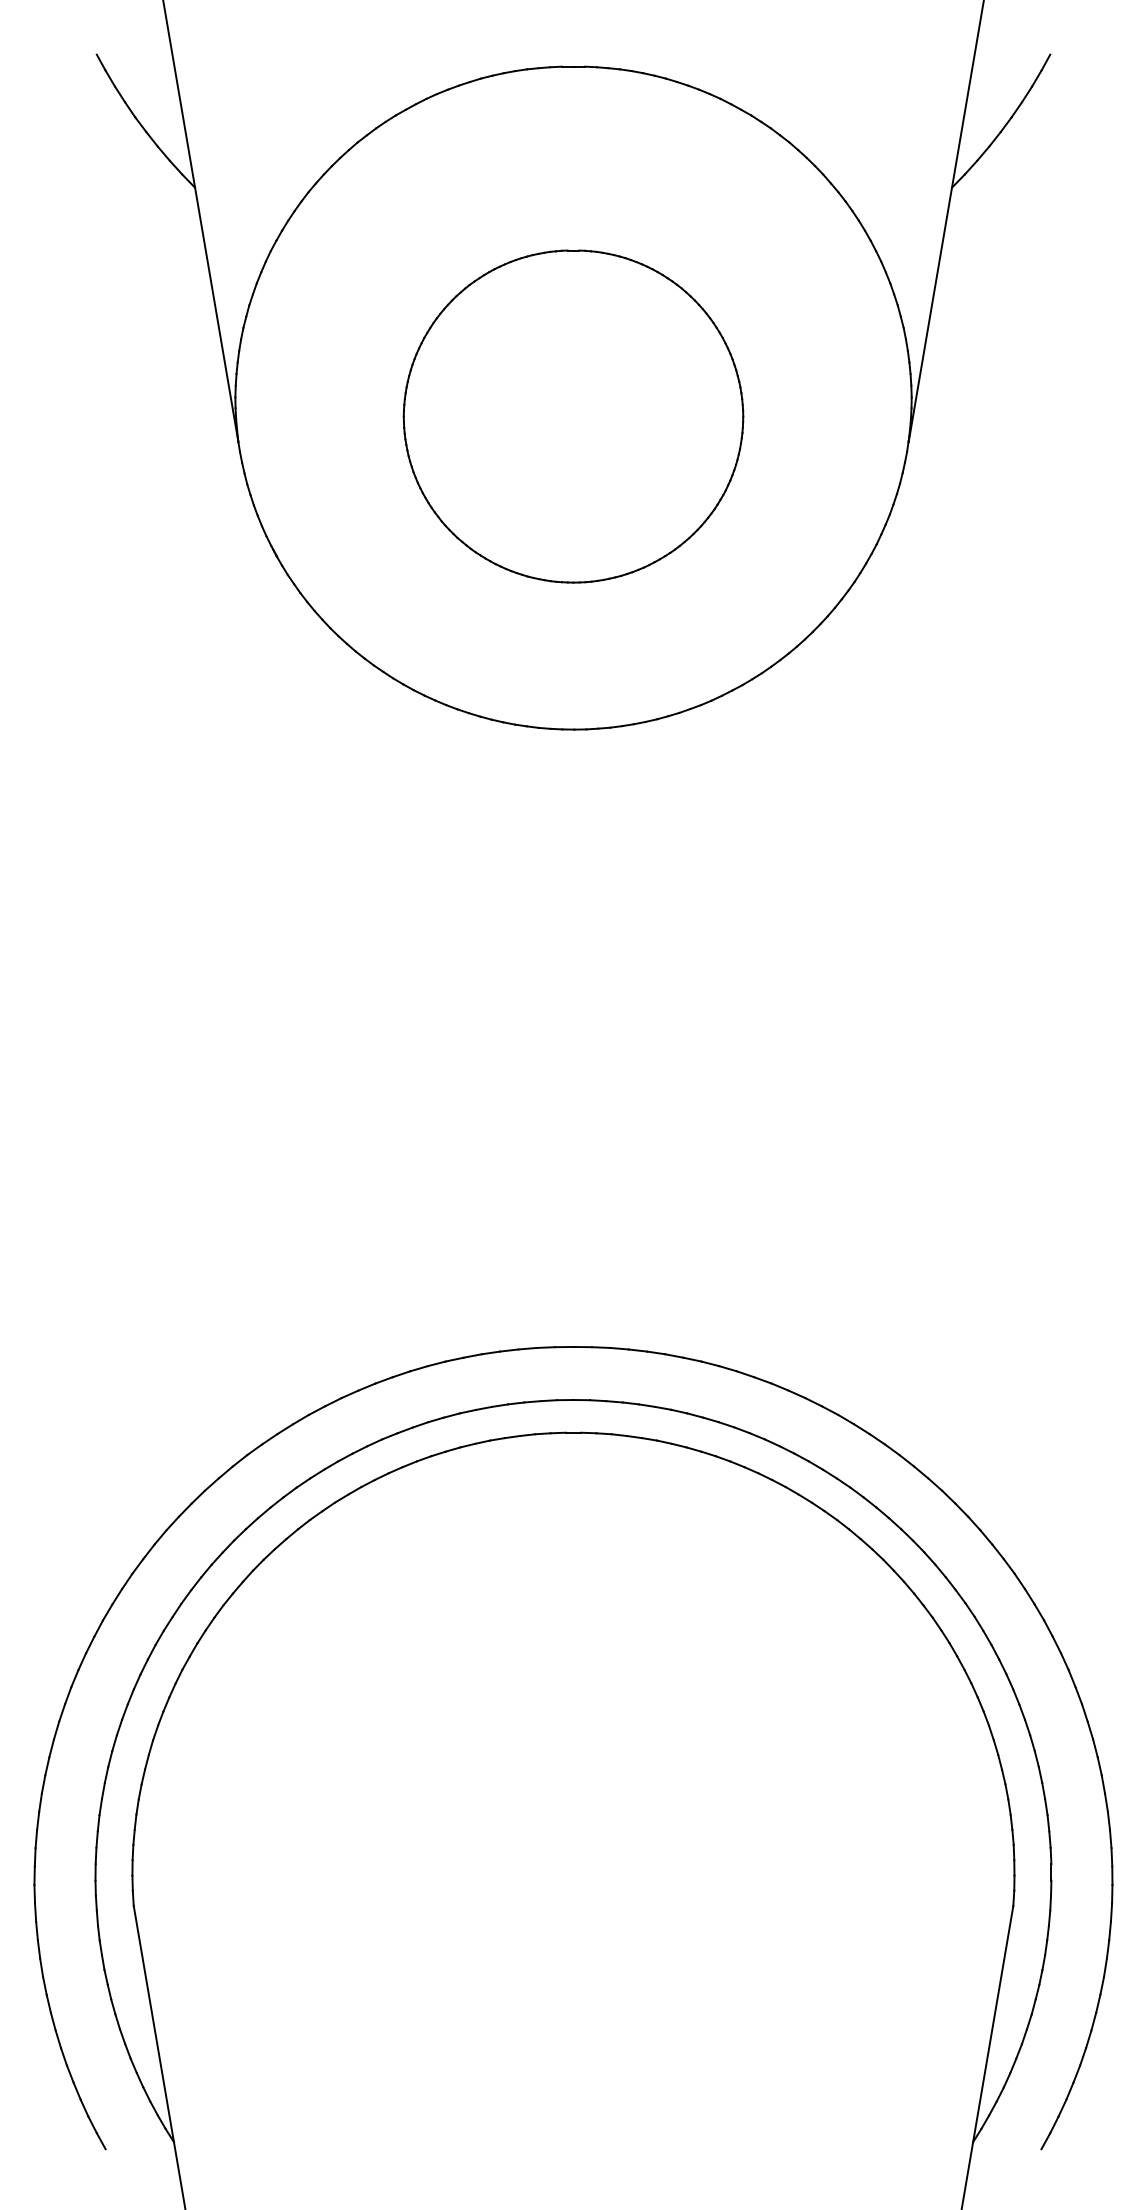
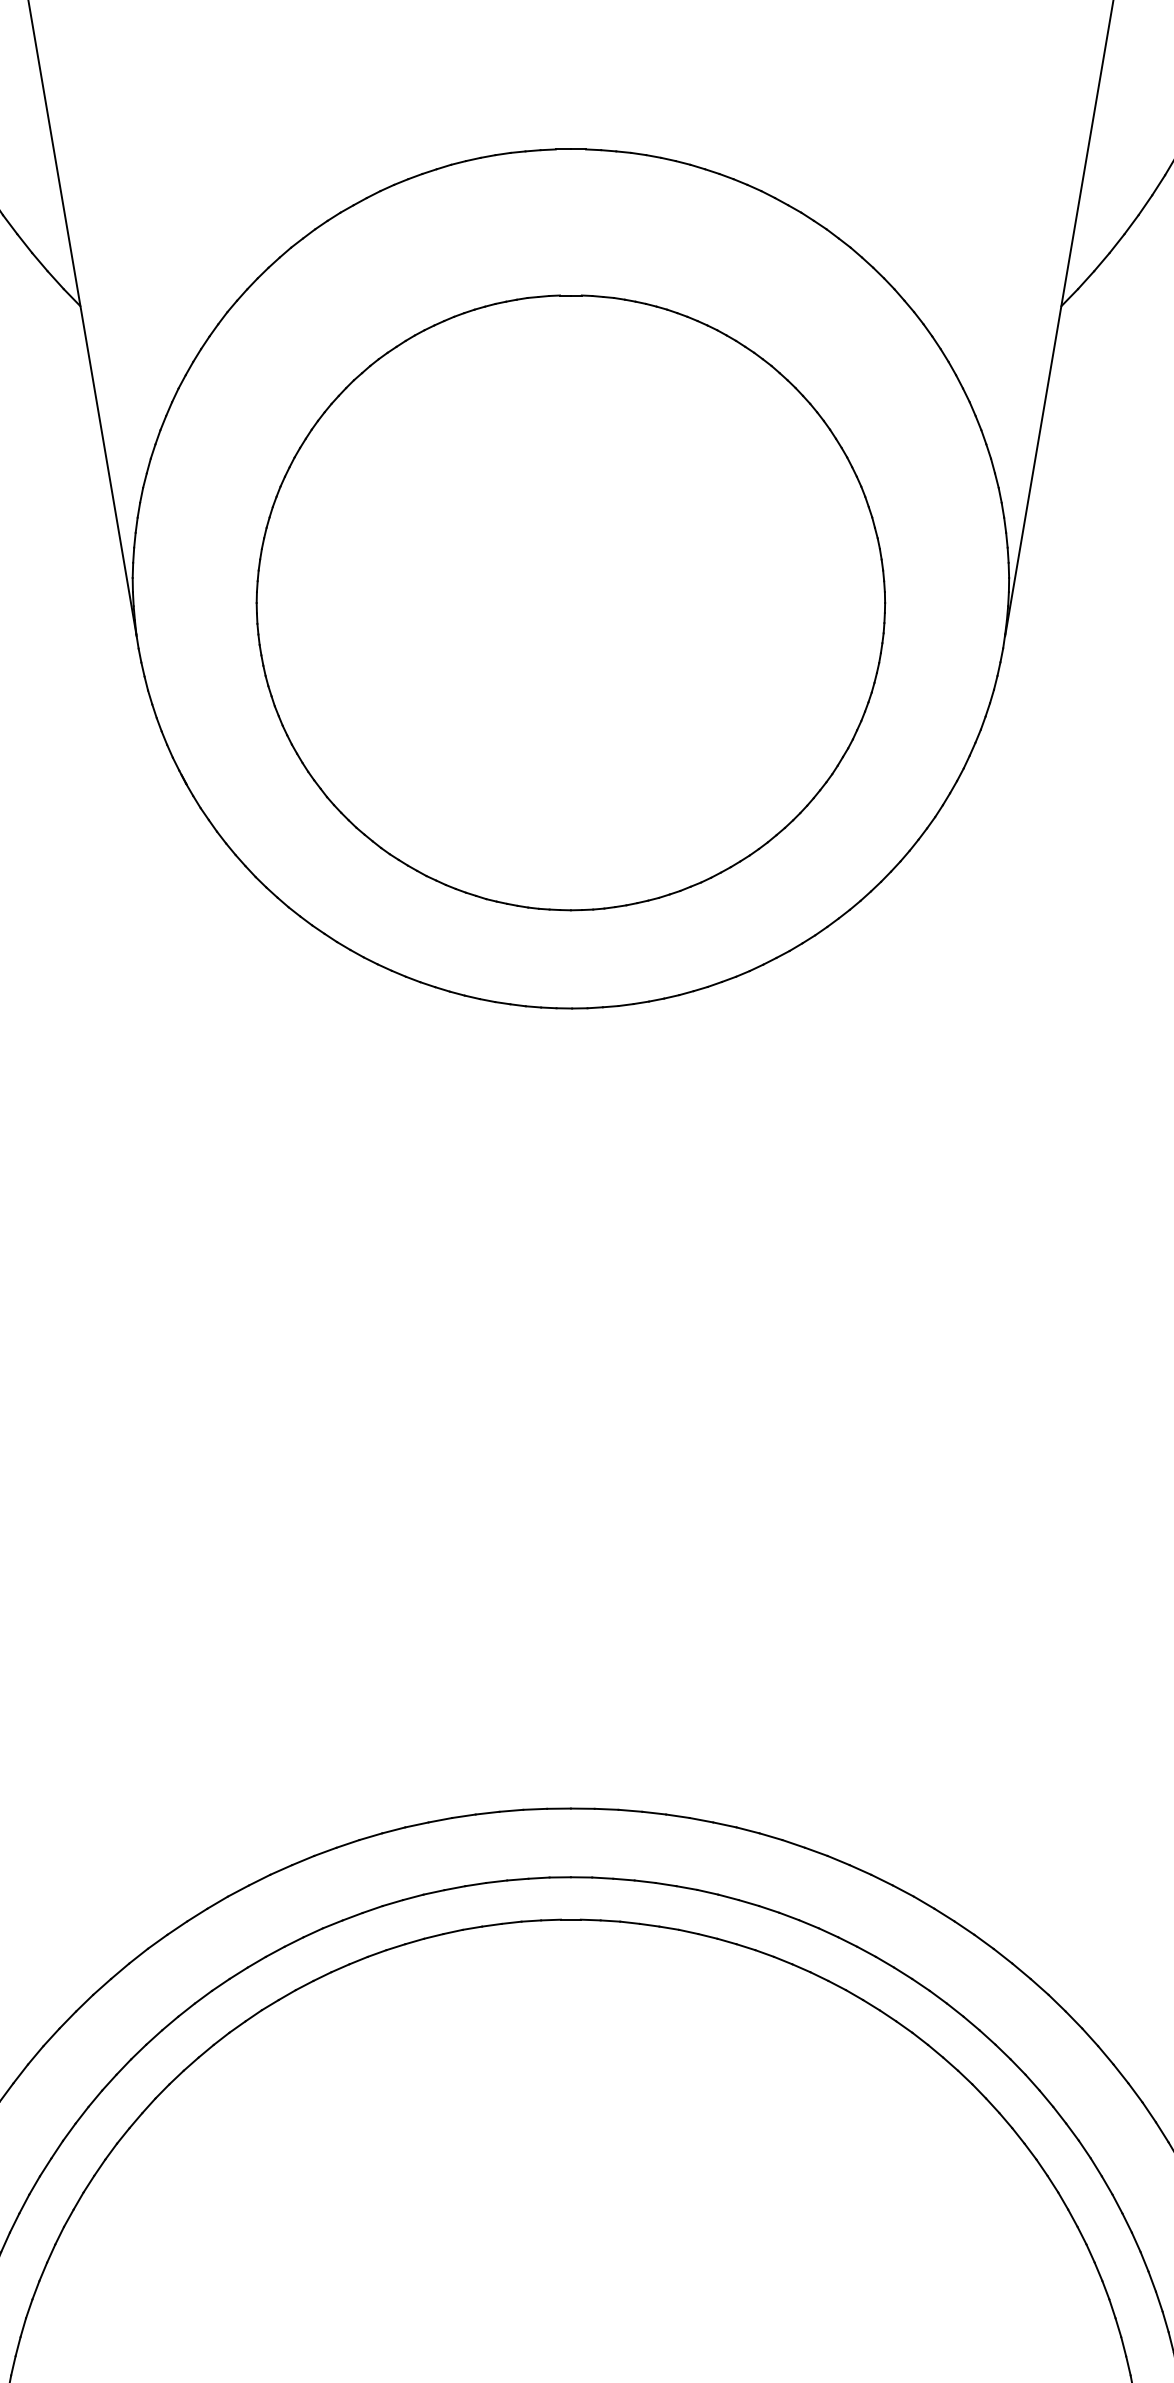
part: (573, 416) -> (570, 602), size x1.43

